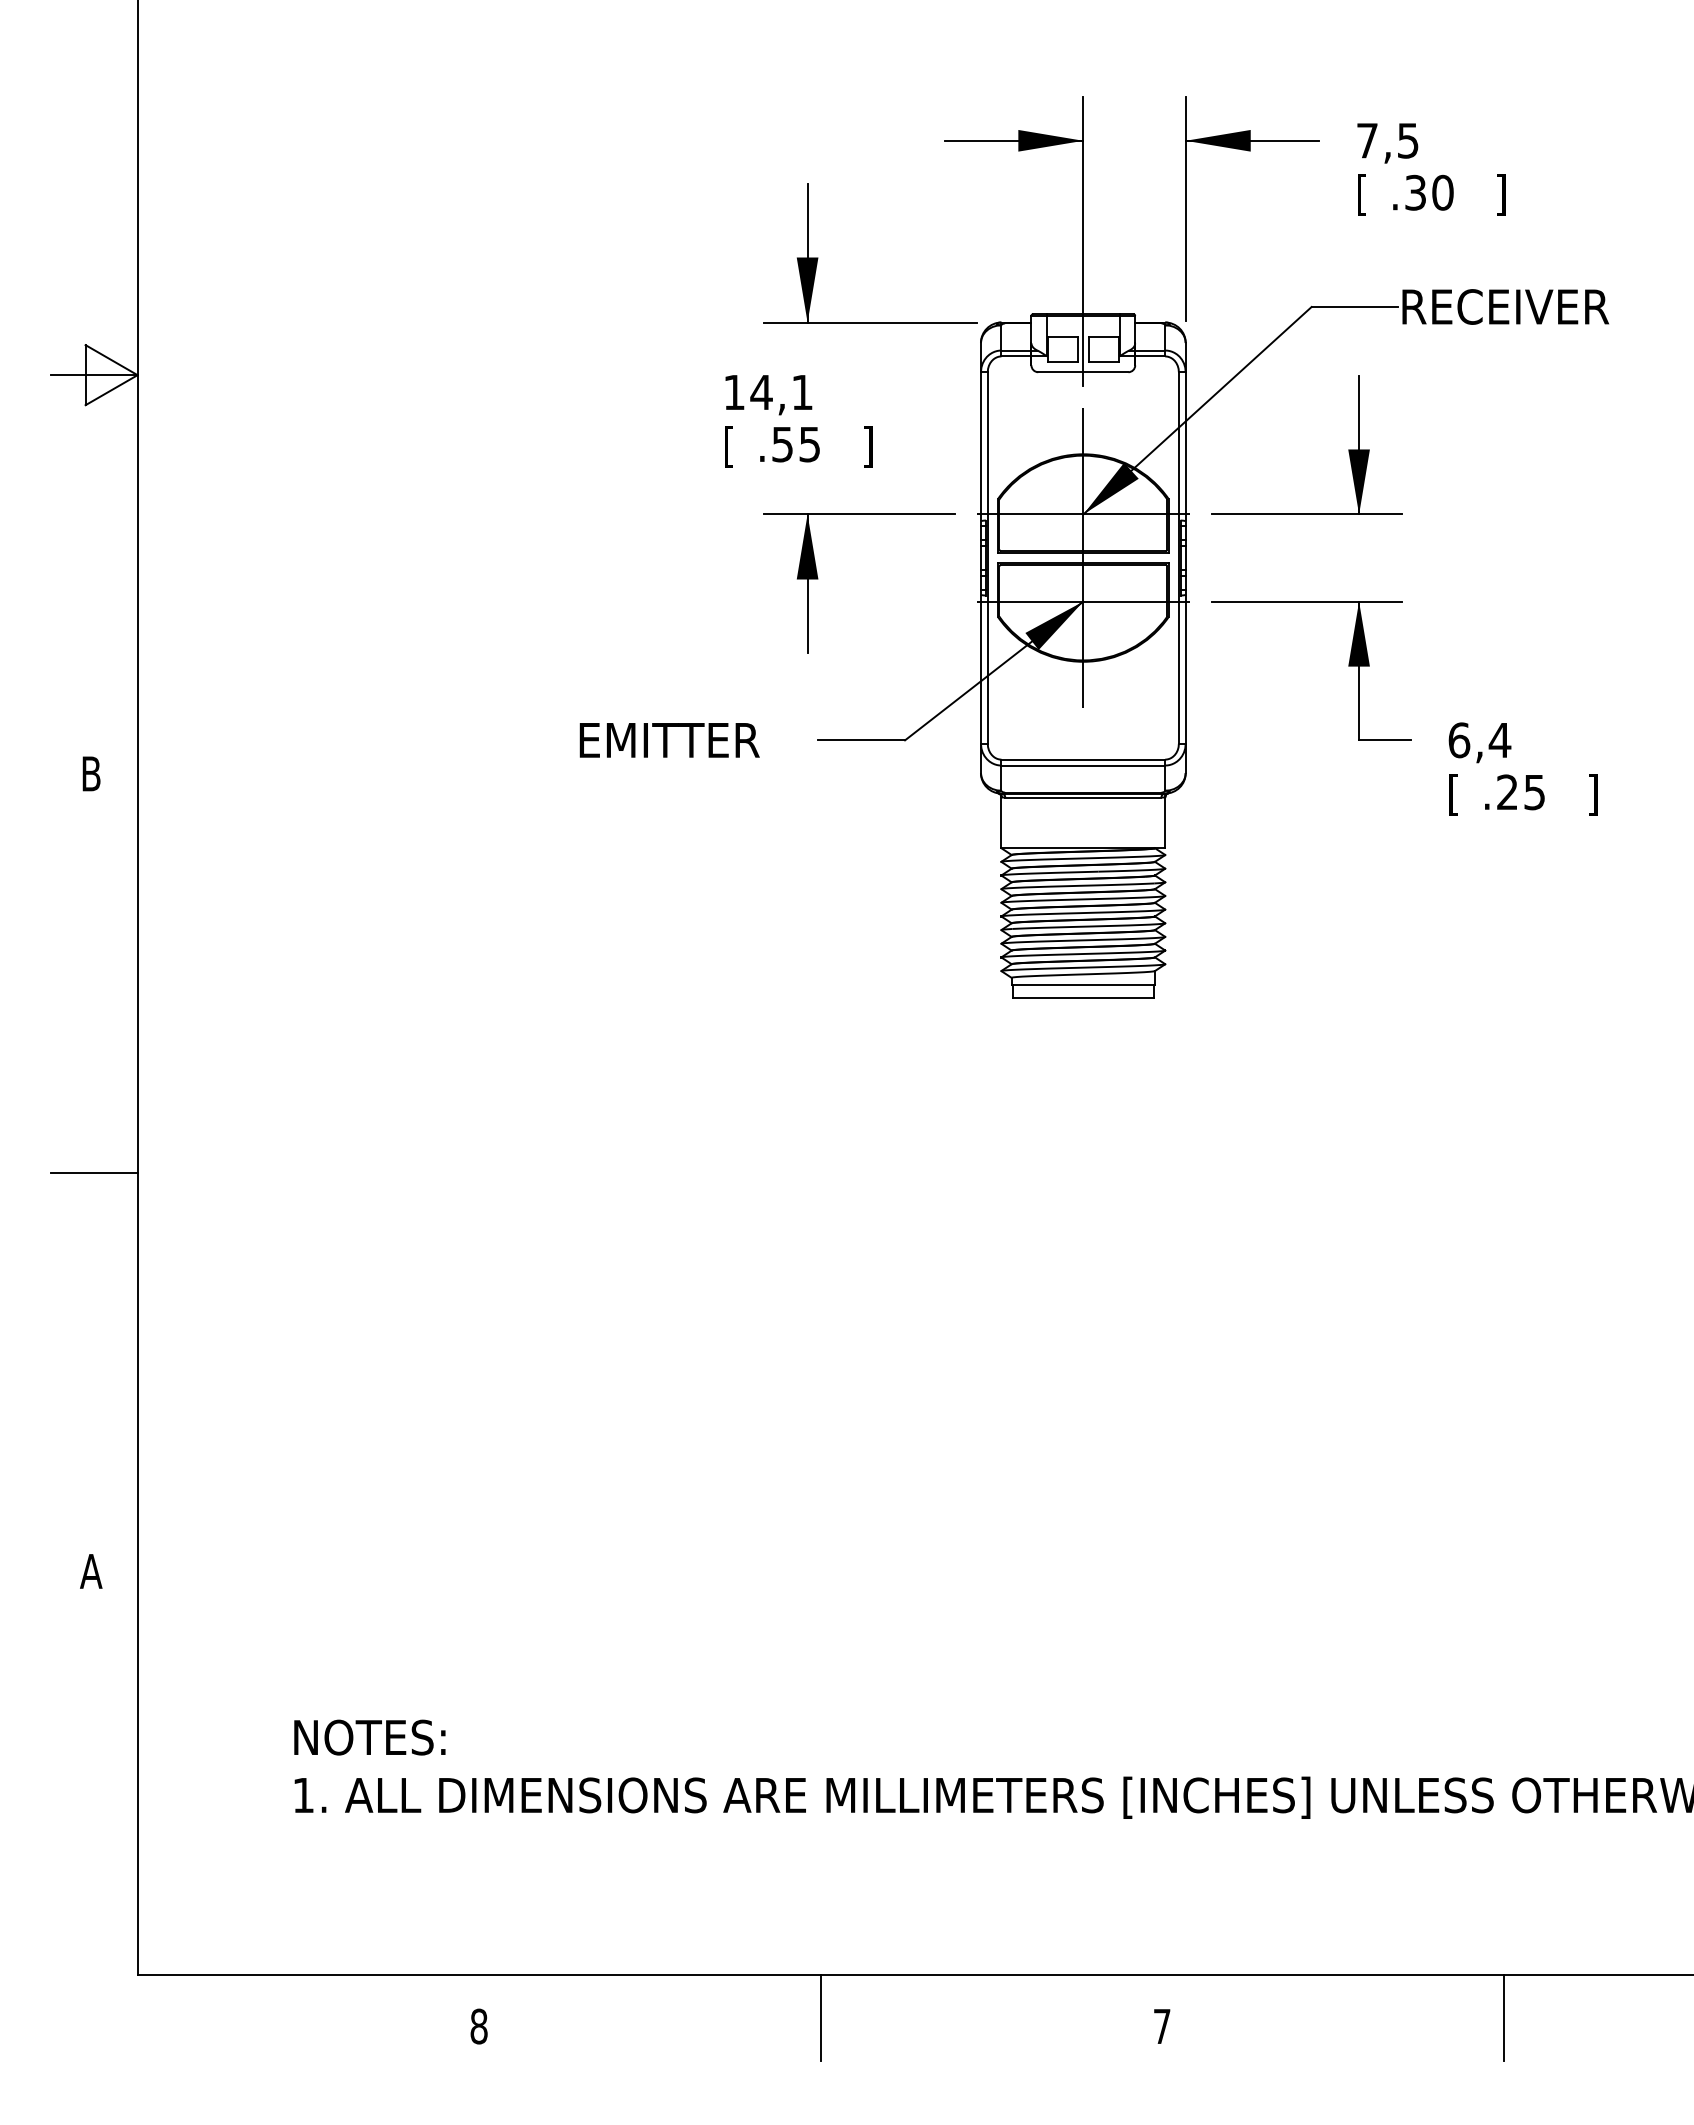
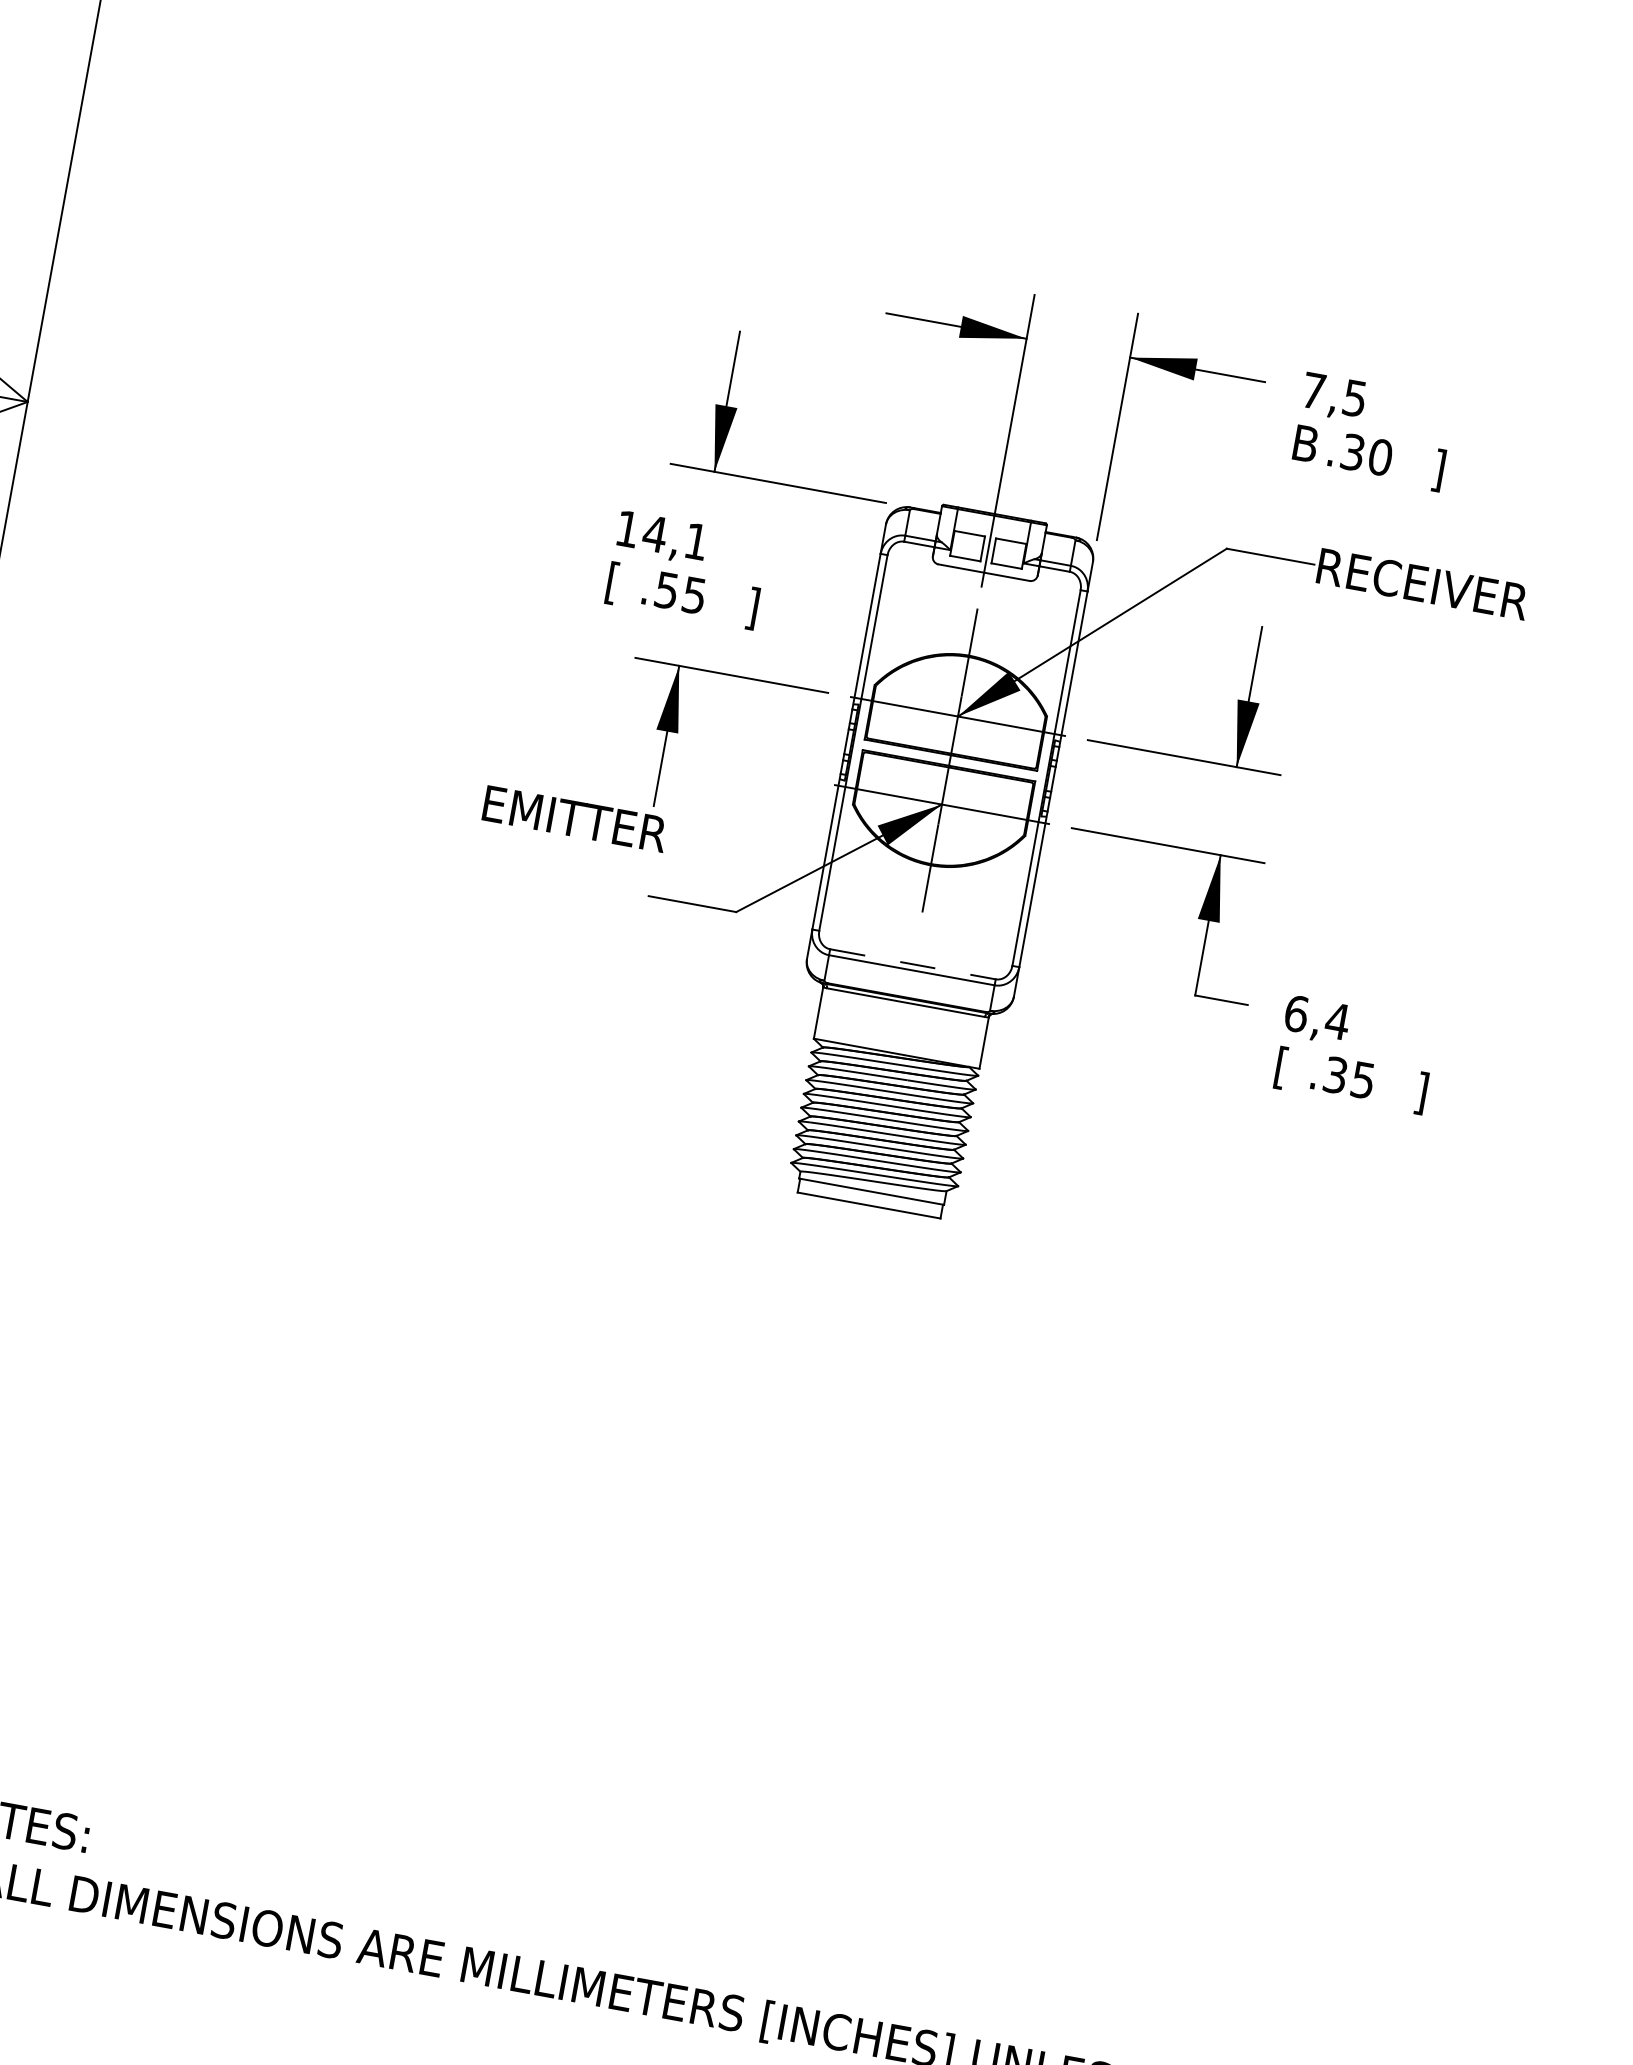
text: (1369, 194) -> (1305, 445), [ -> B
text: (669, 740) -> (575, 819), moved
line: (1083, 759) -> (913, 964), solid -> dashed
text: (1507, 792) -> (1335, 1075), .25 -> .35

